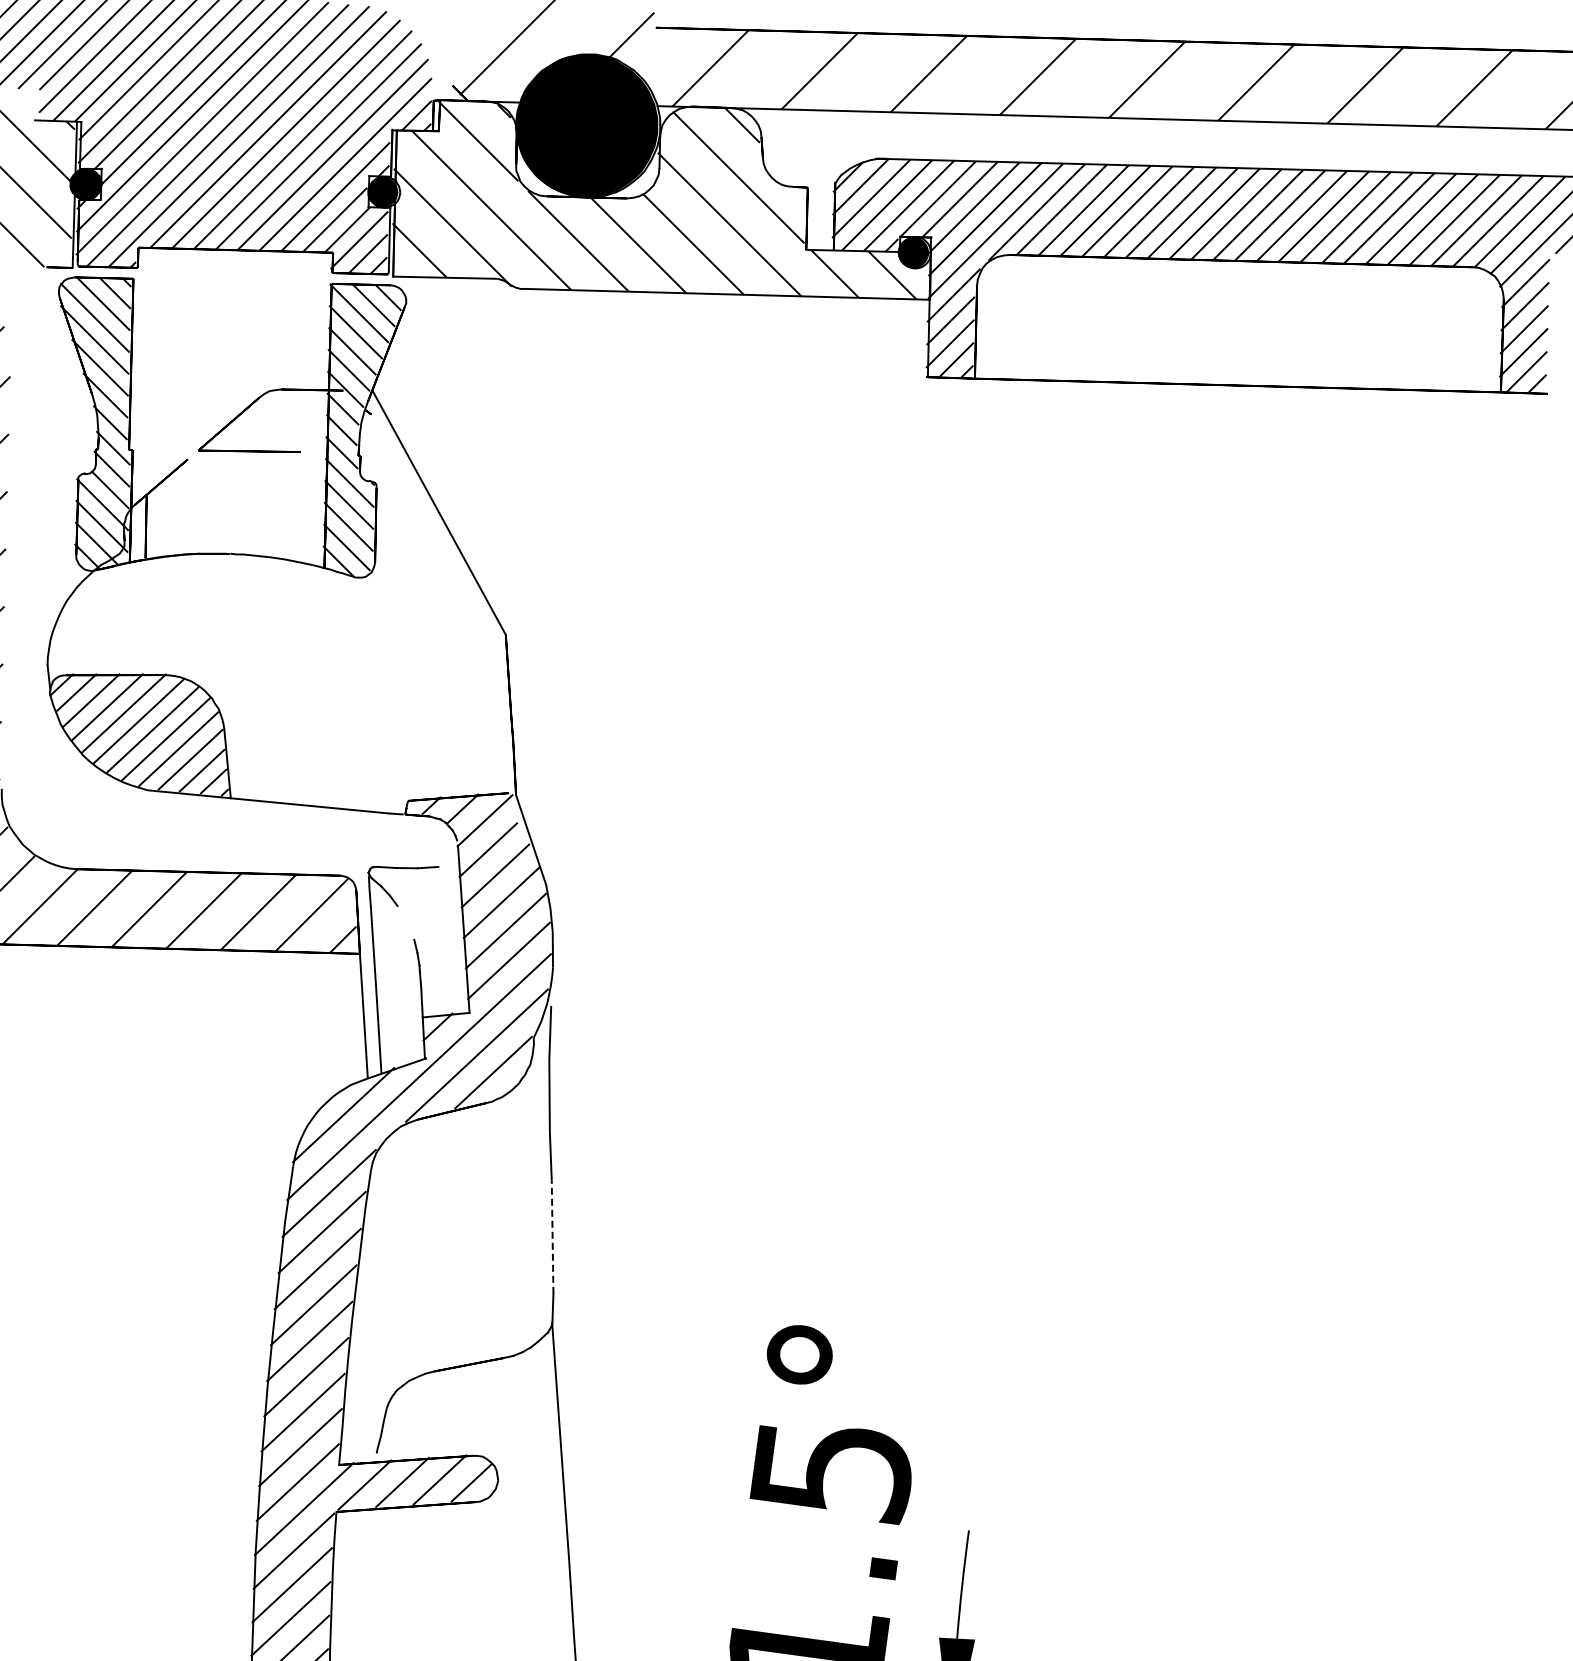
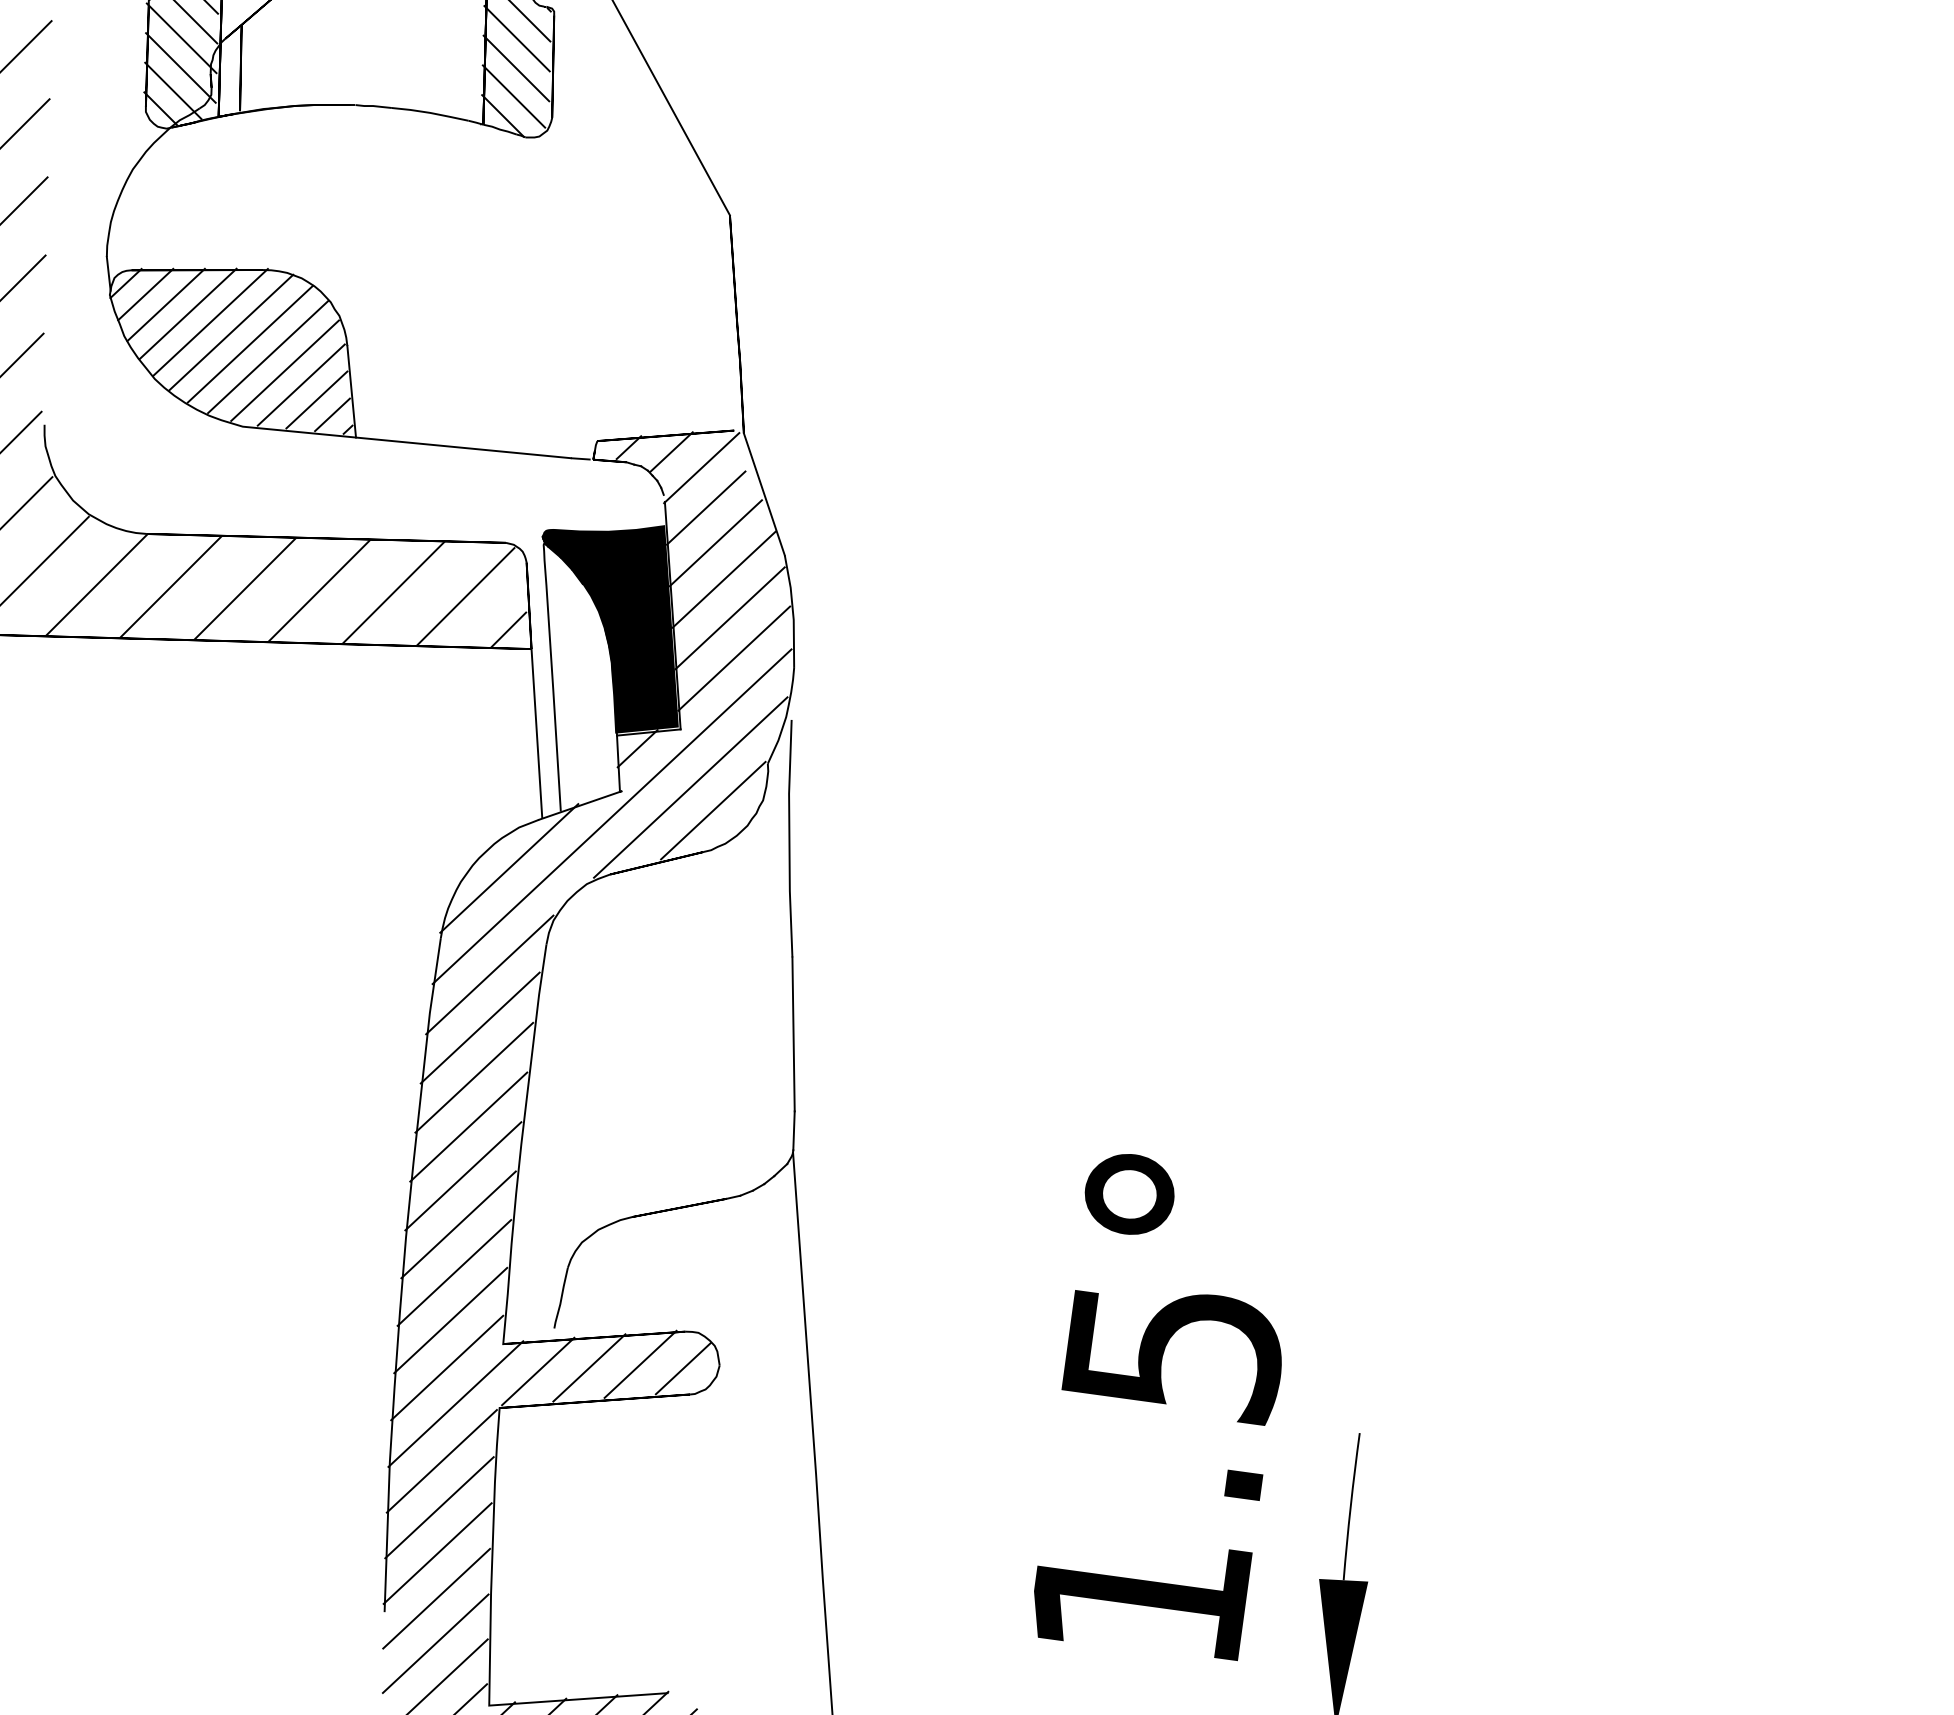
fill: (417, 939) -> (609, 629), added
line: (552, 1237) -> (793, 1034), dashed -> solid

